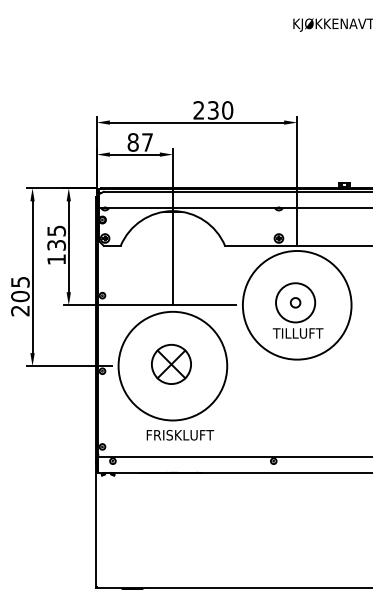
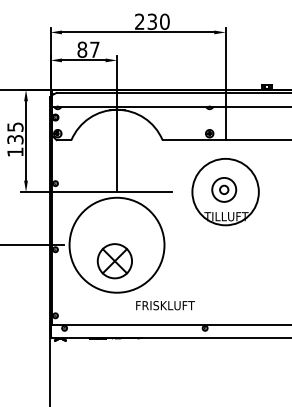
circle: (295, 302) -> (224, 189), size x0.7
circle: (296, 304) -> (225, 191), size x0.7
part: (171, 364) -> (114, 261), moved
text: (180, 435) -> (165, 305), moved

